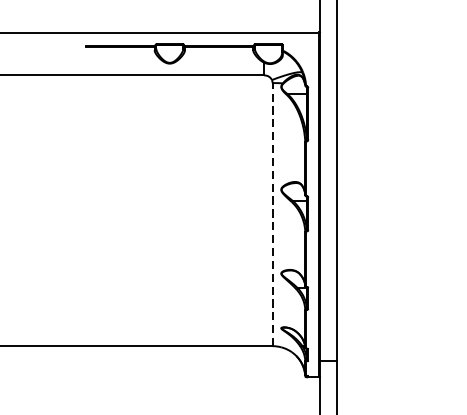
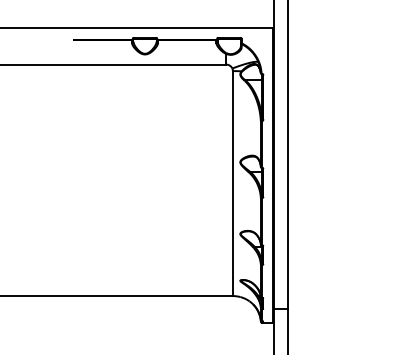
line: (272, 214) -> (232, 183), dashed -> solid

